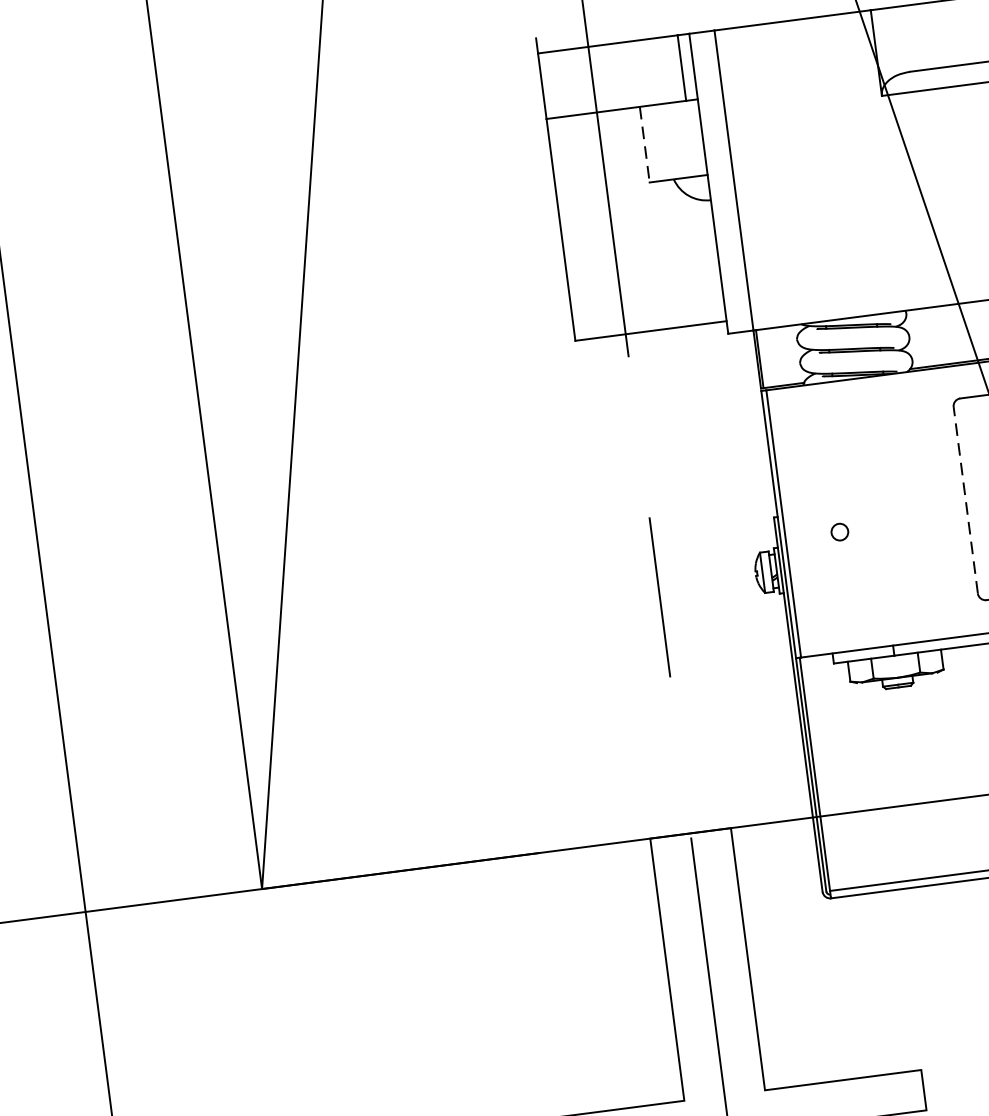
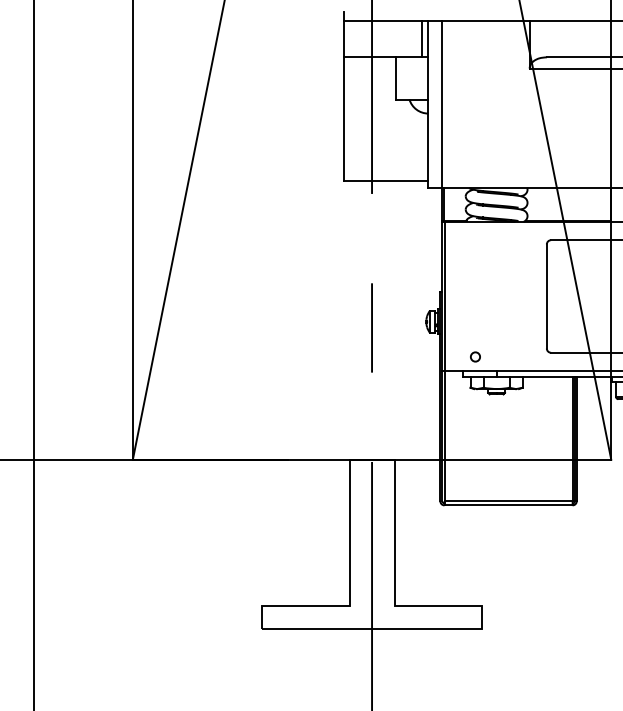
line: (643, 144) -> (395, 78), dashed -> solid
line: (965, 500) -> (546, 296), dashed -> solid
circle: (839, 531) -> (475, 356), moved

